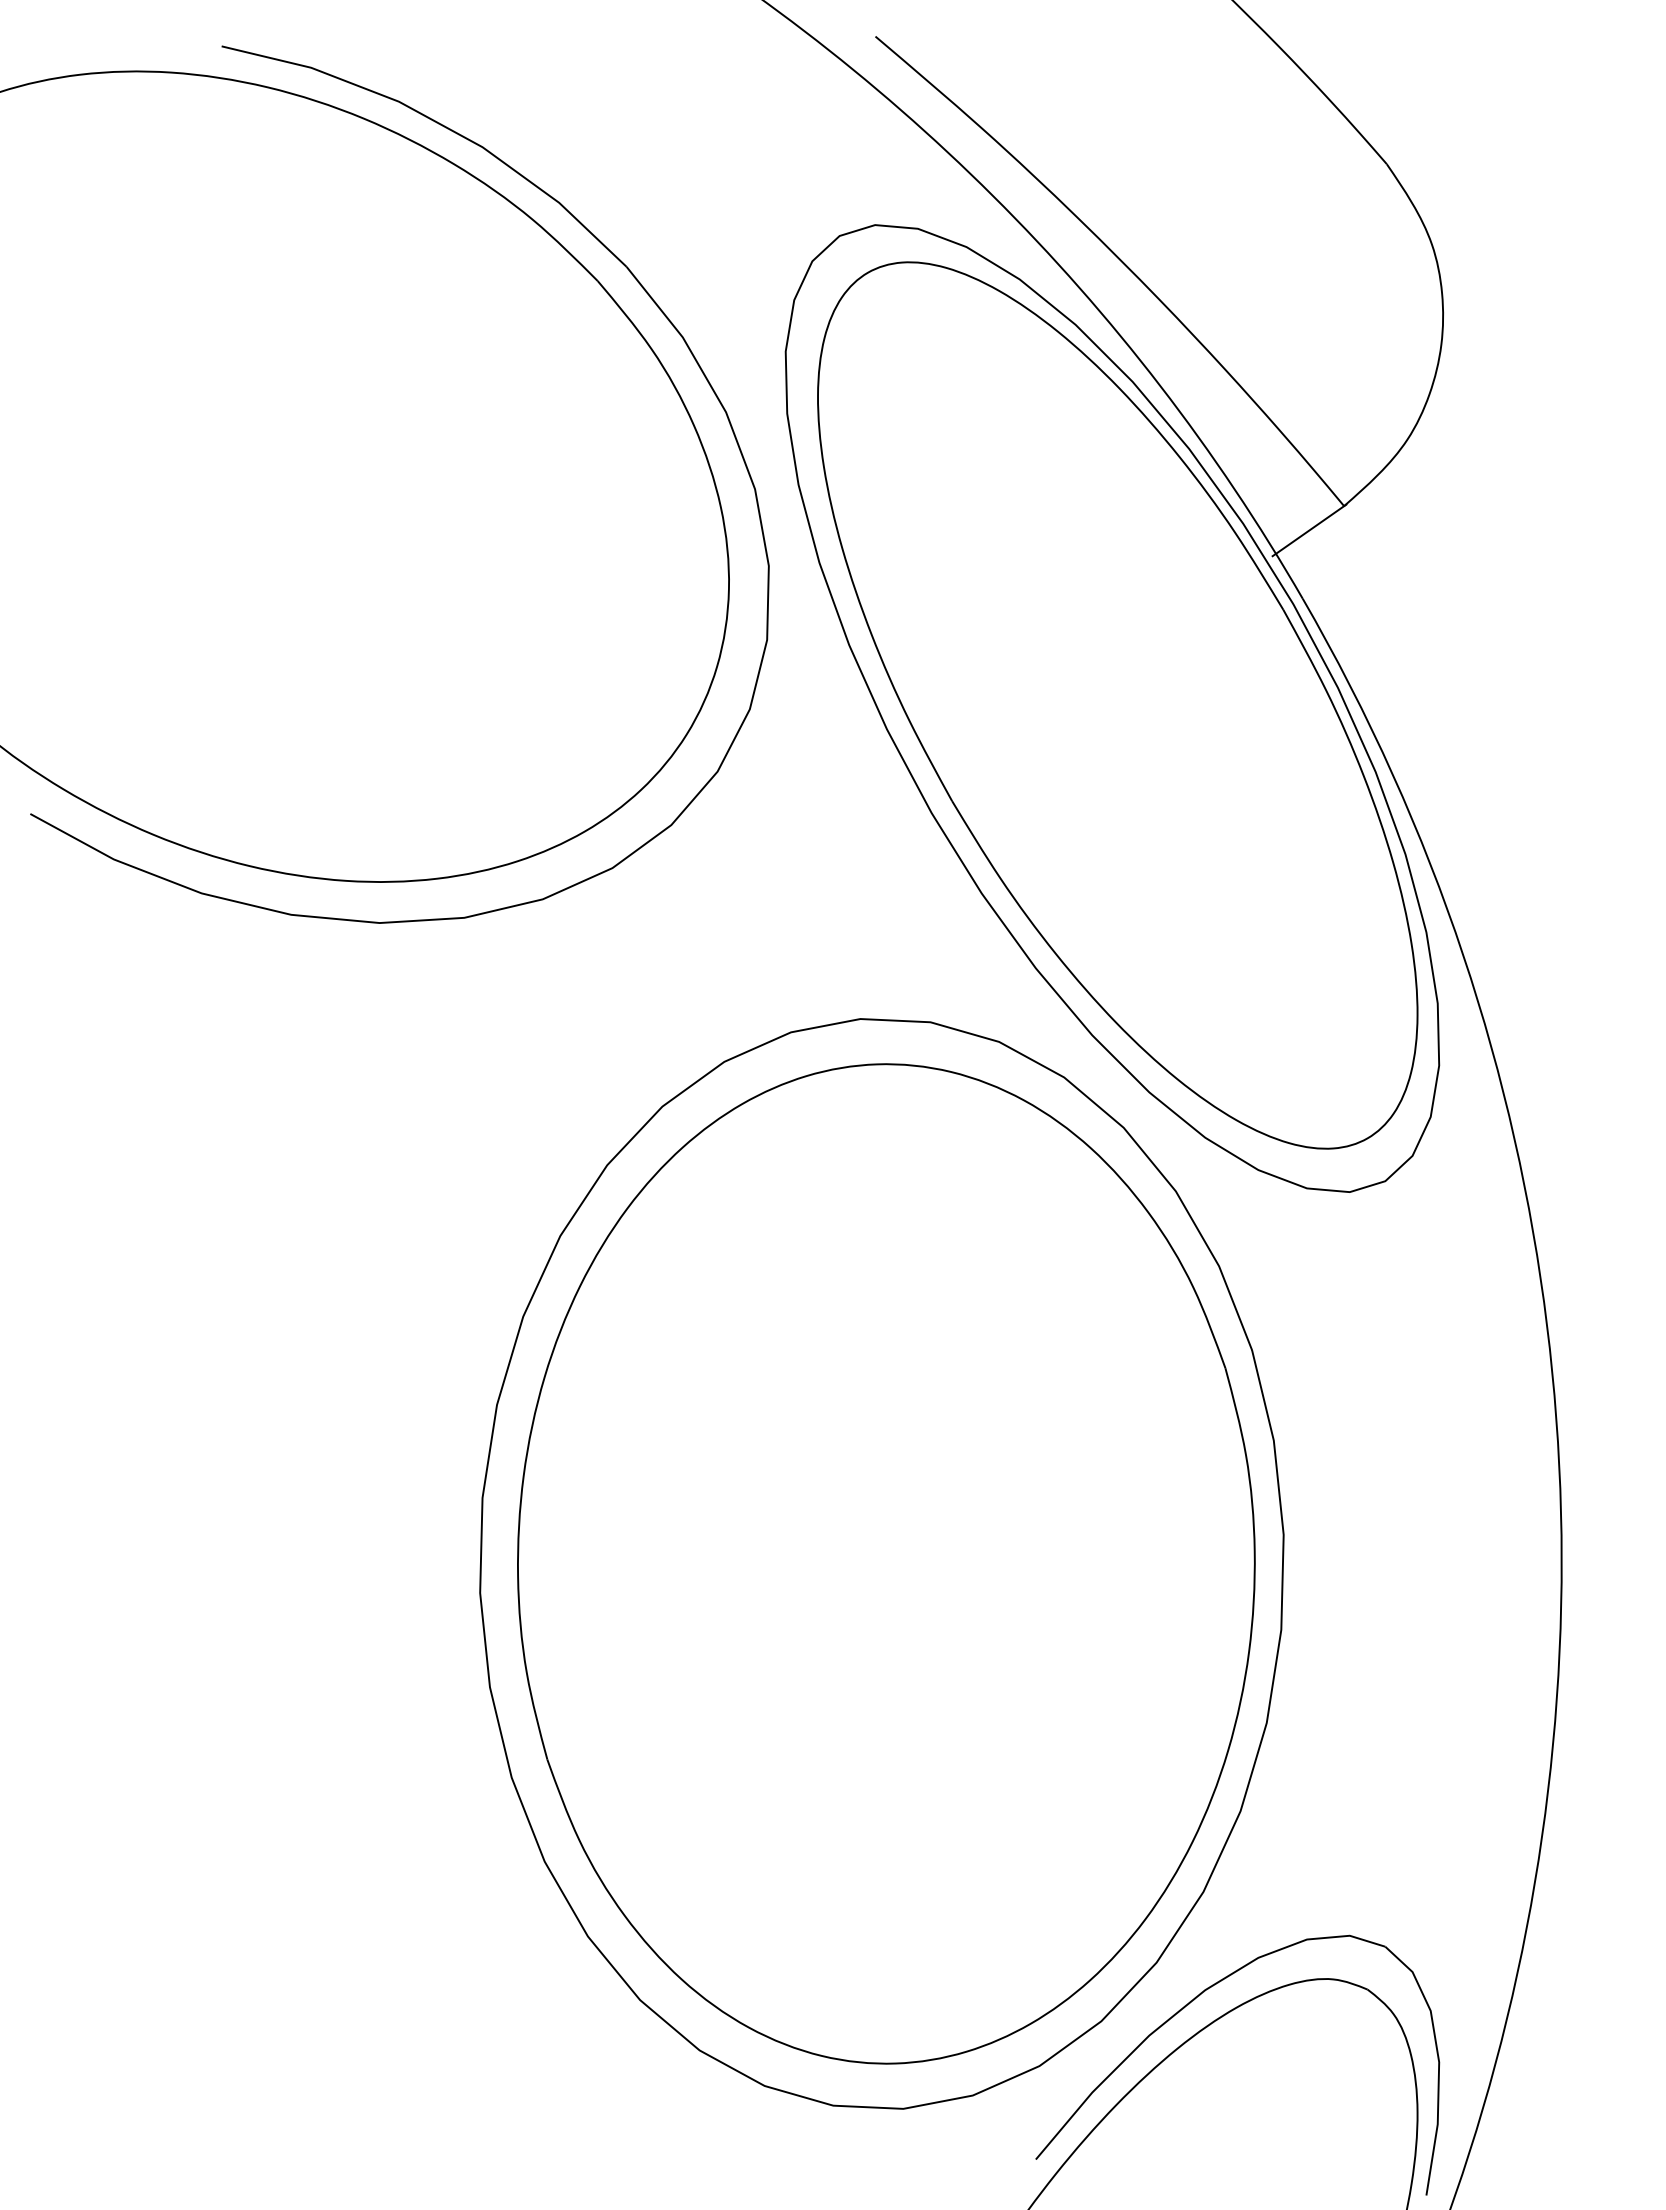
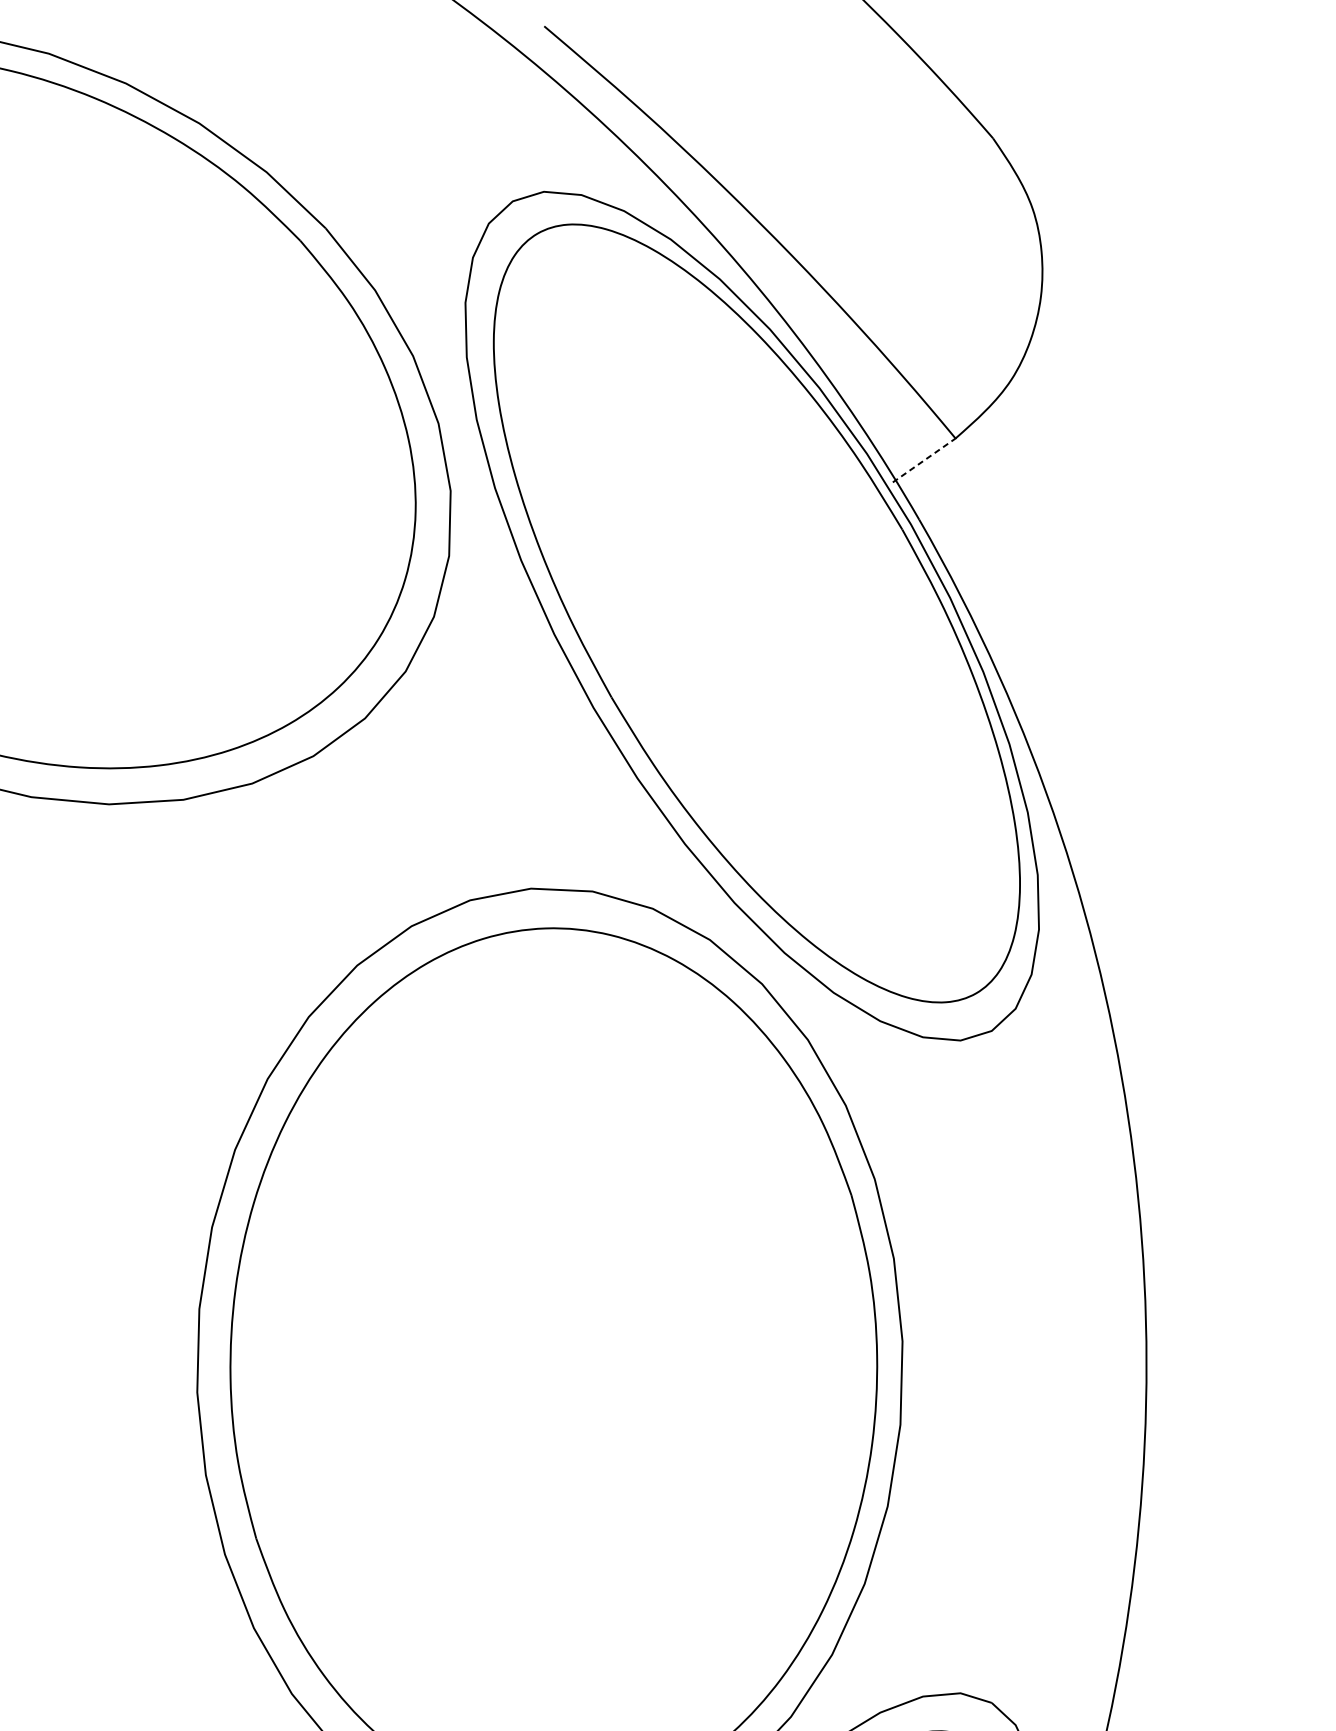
line: (1309, 530) -> (925, 459), solid -> dashed

